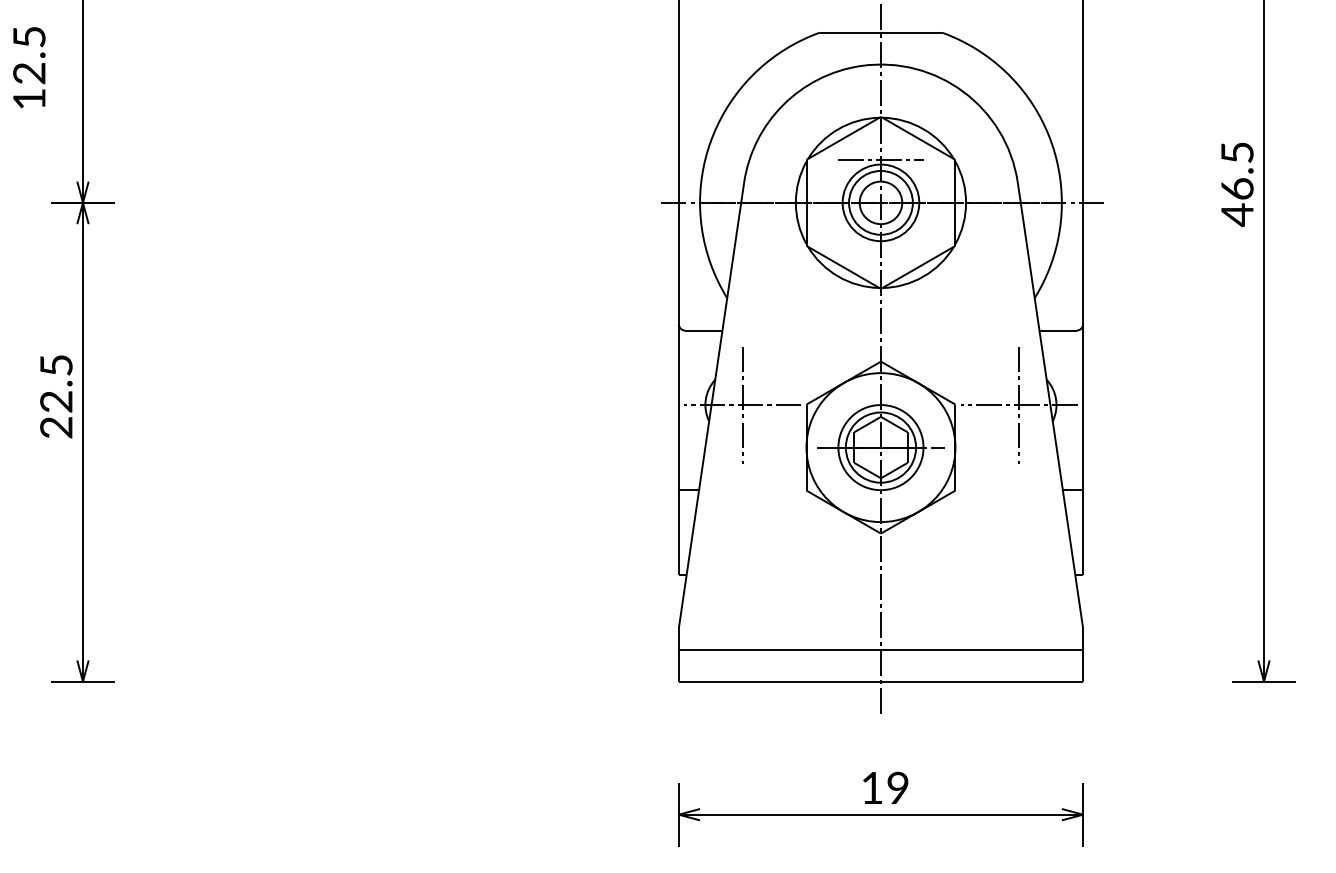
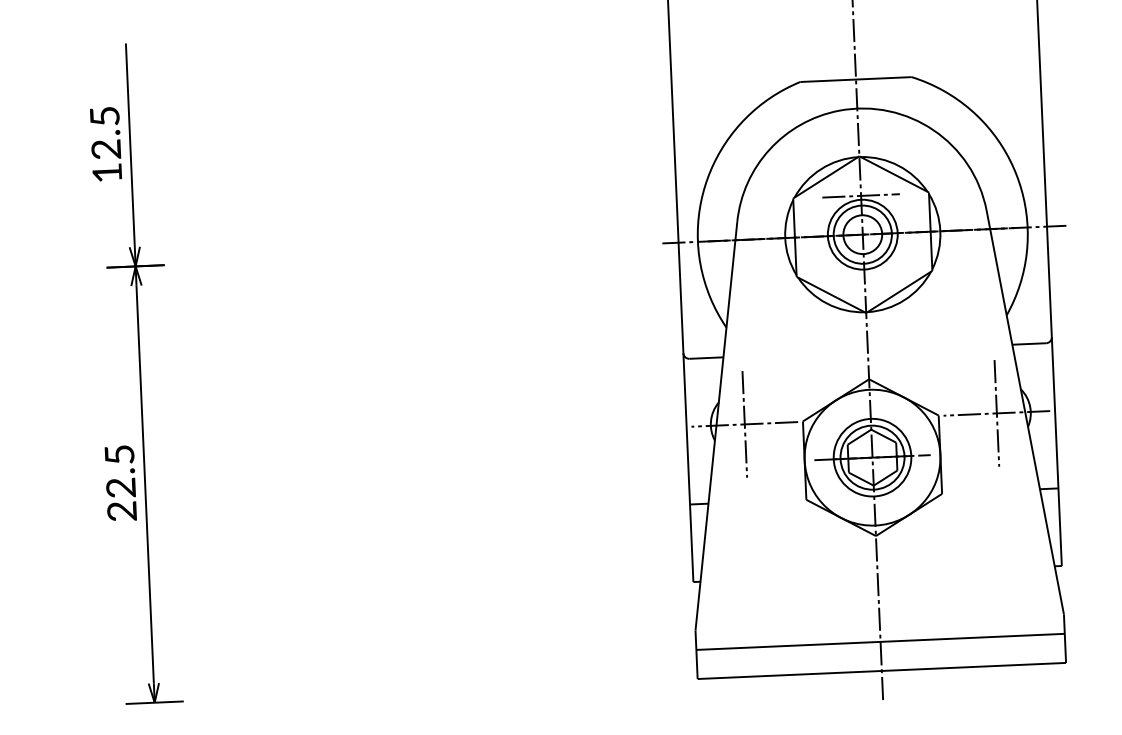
text: (29, 67) -> (106, 144), moved
text: (56, 396) -> (120, 483), moved

